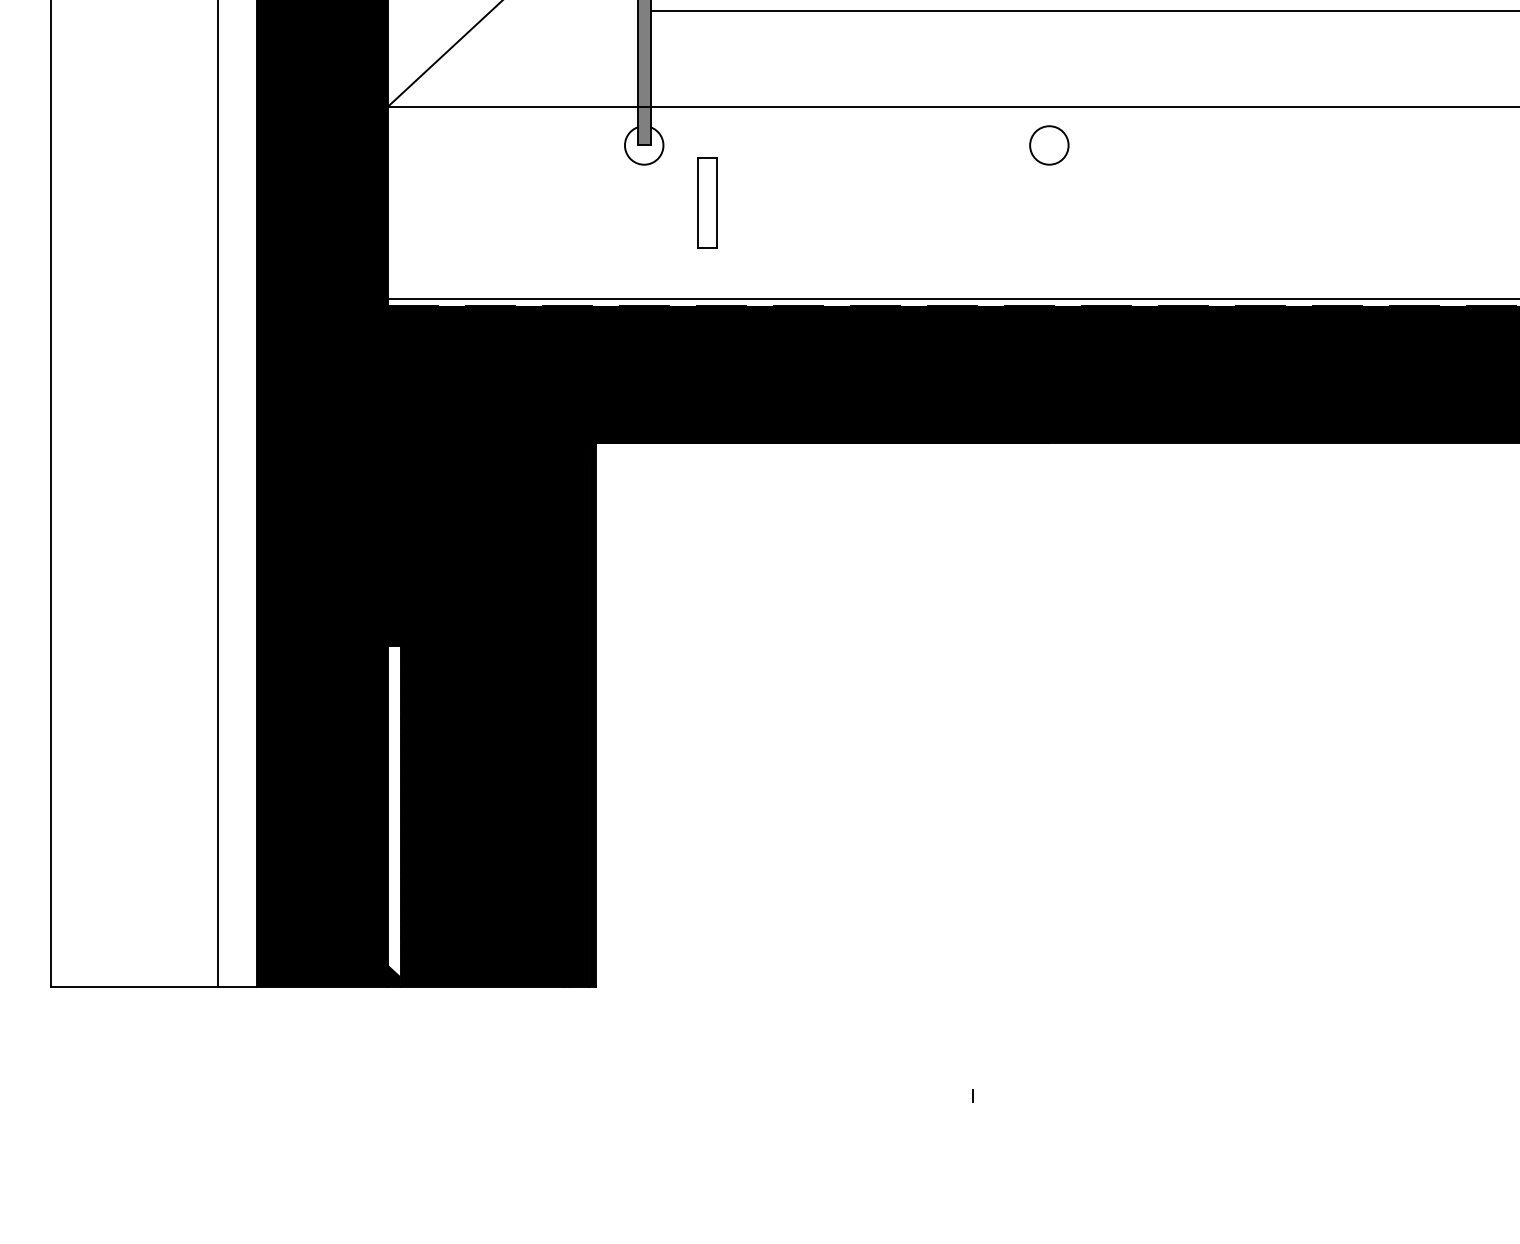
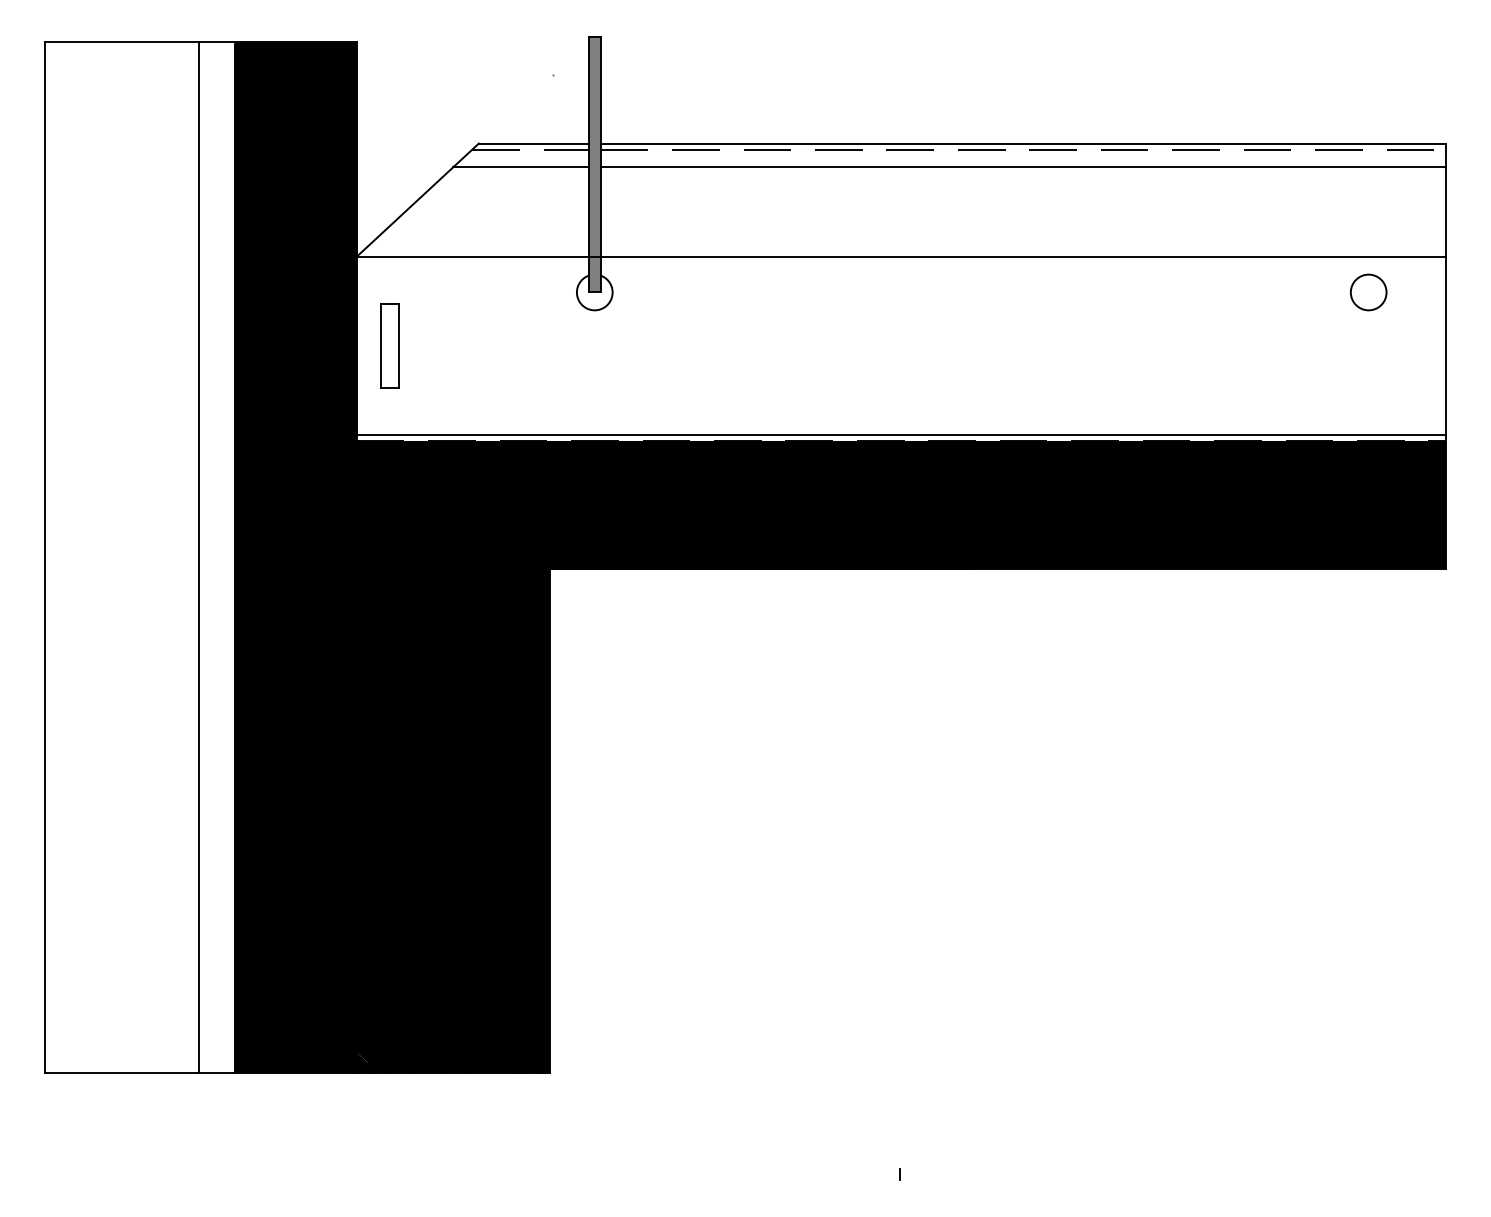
line: (564, 10) -> (520, 167), added
circle: (1049, 145) -> (1368, 292), moved
part: (707, 202) -> (389, 345), moved
fill: (393, 810) -> (362, 909), added

